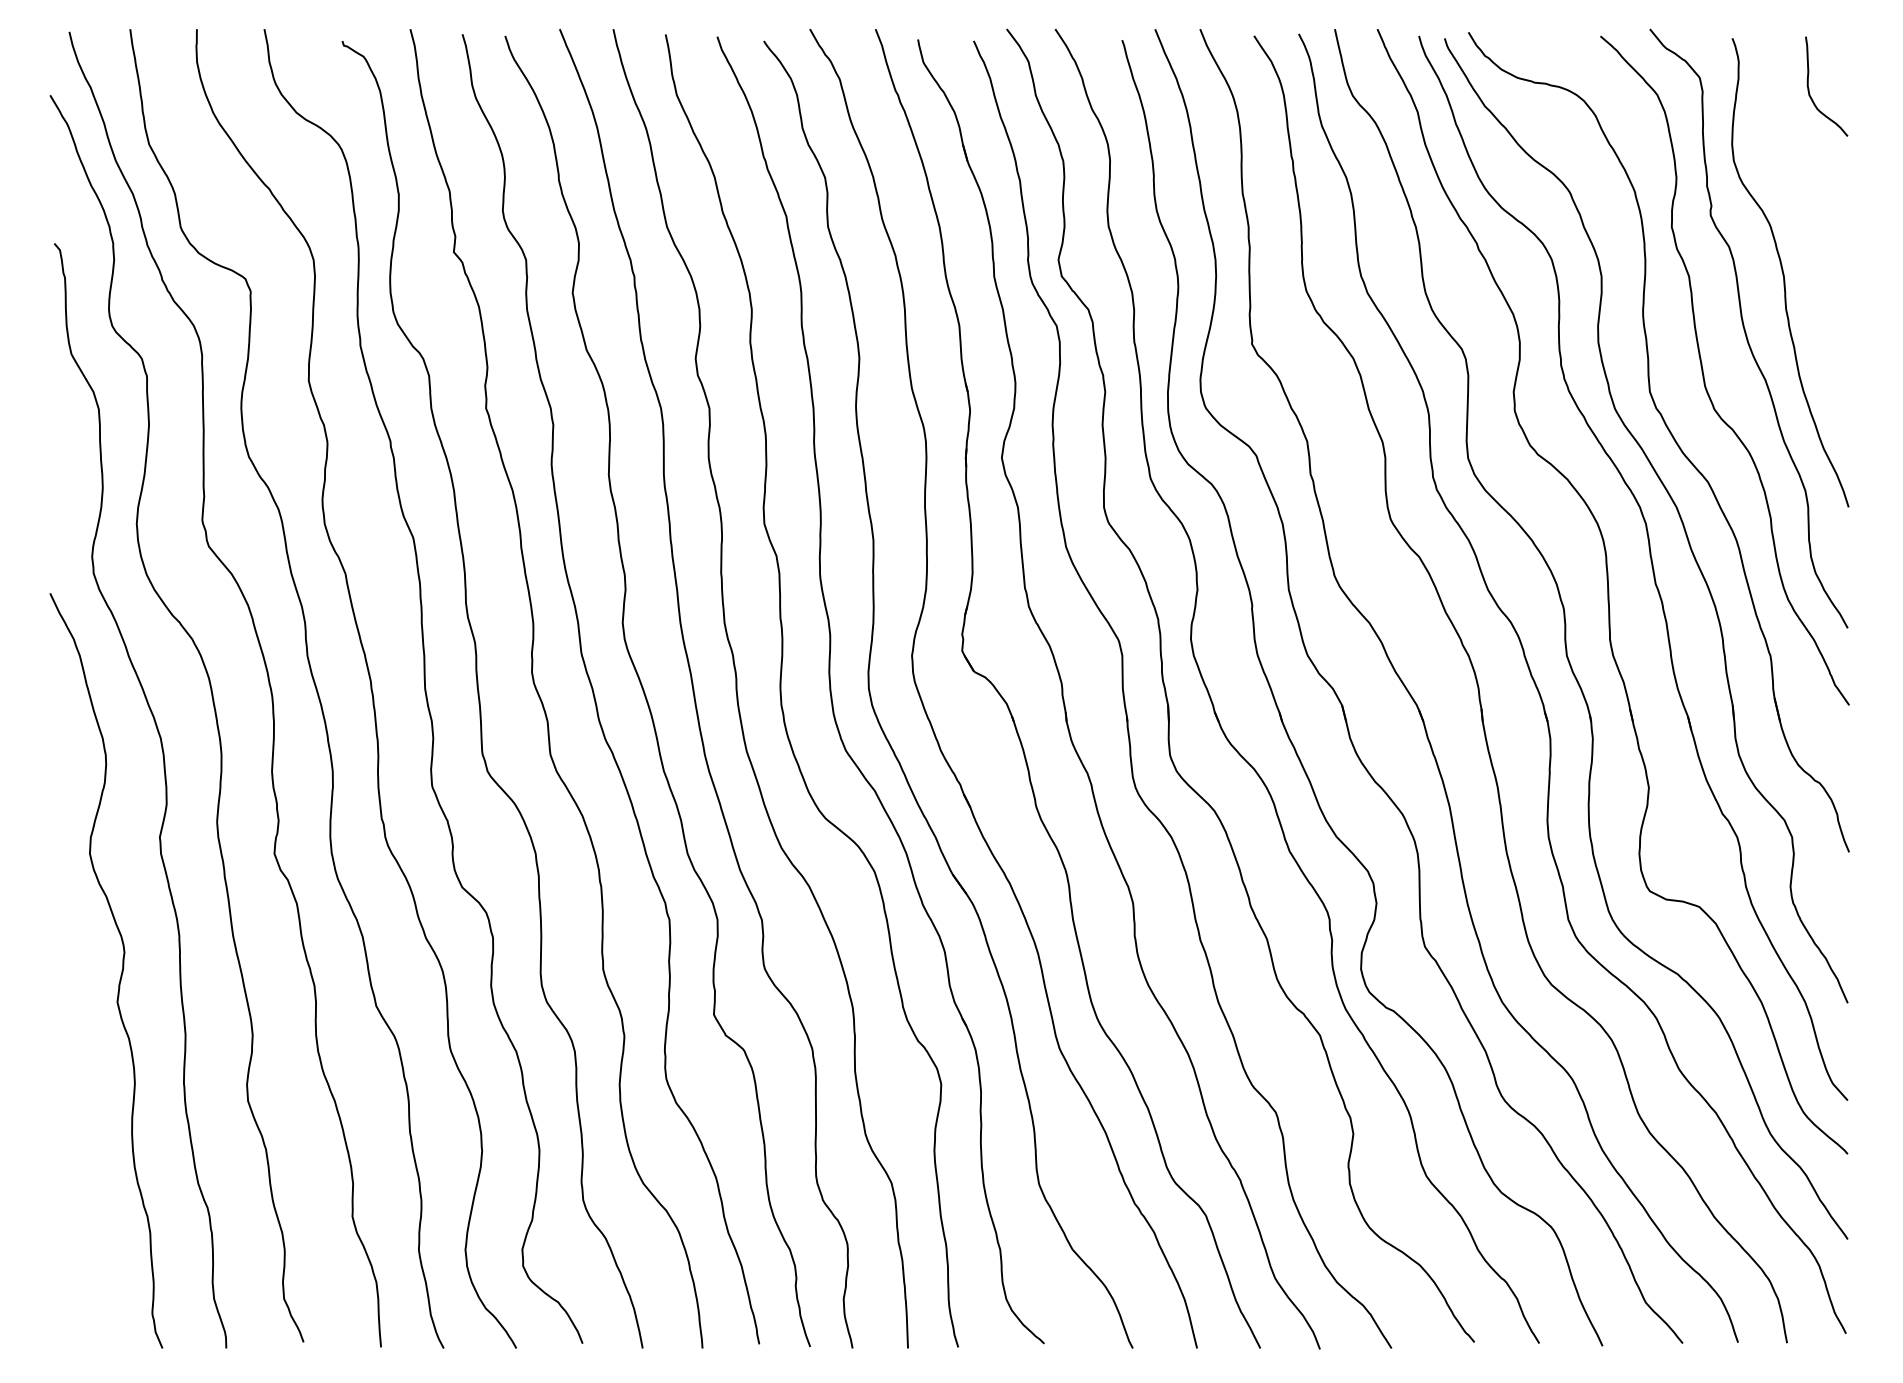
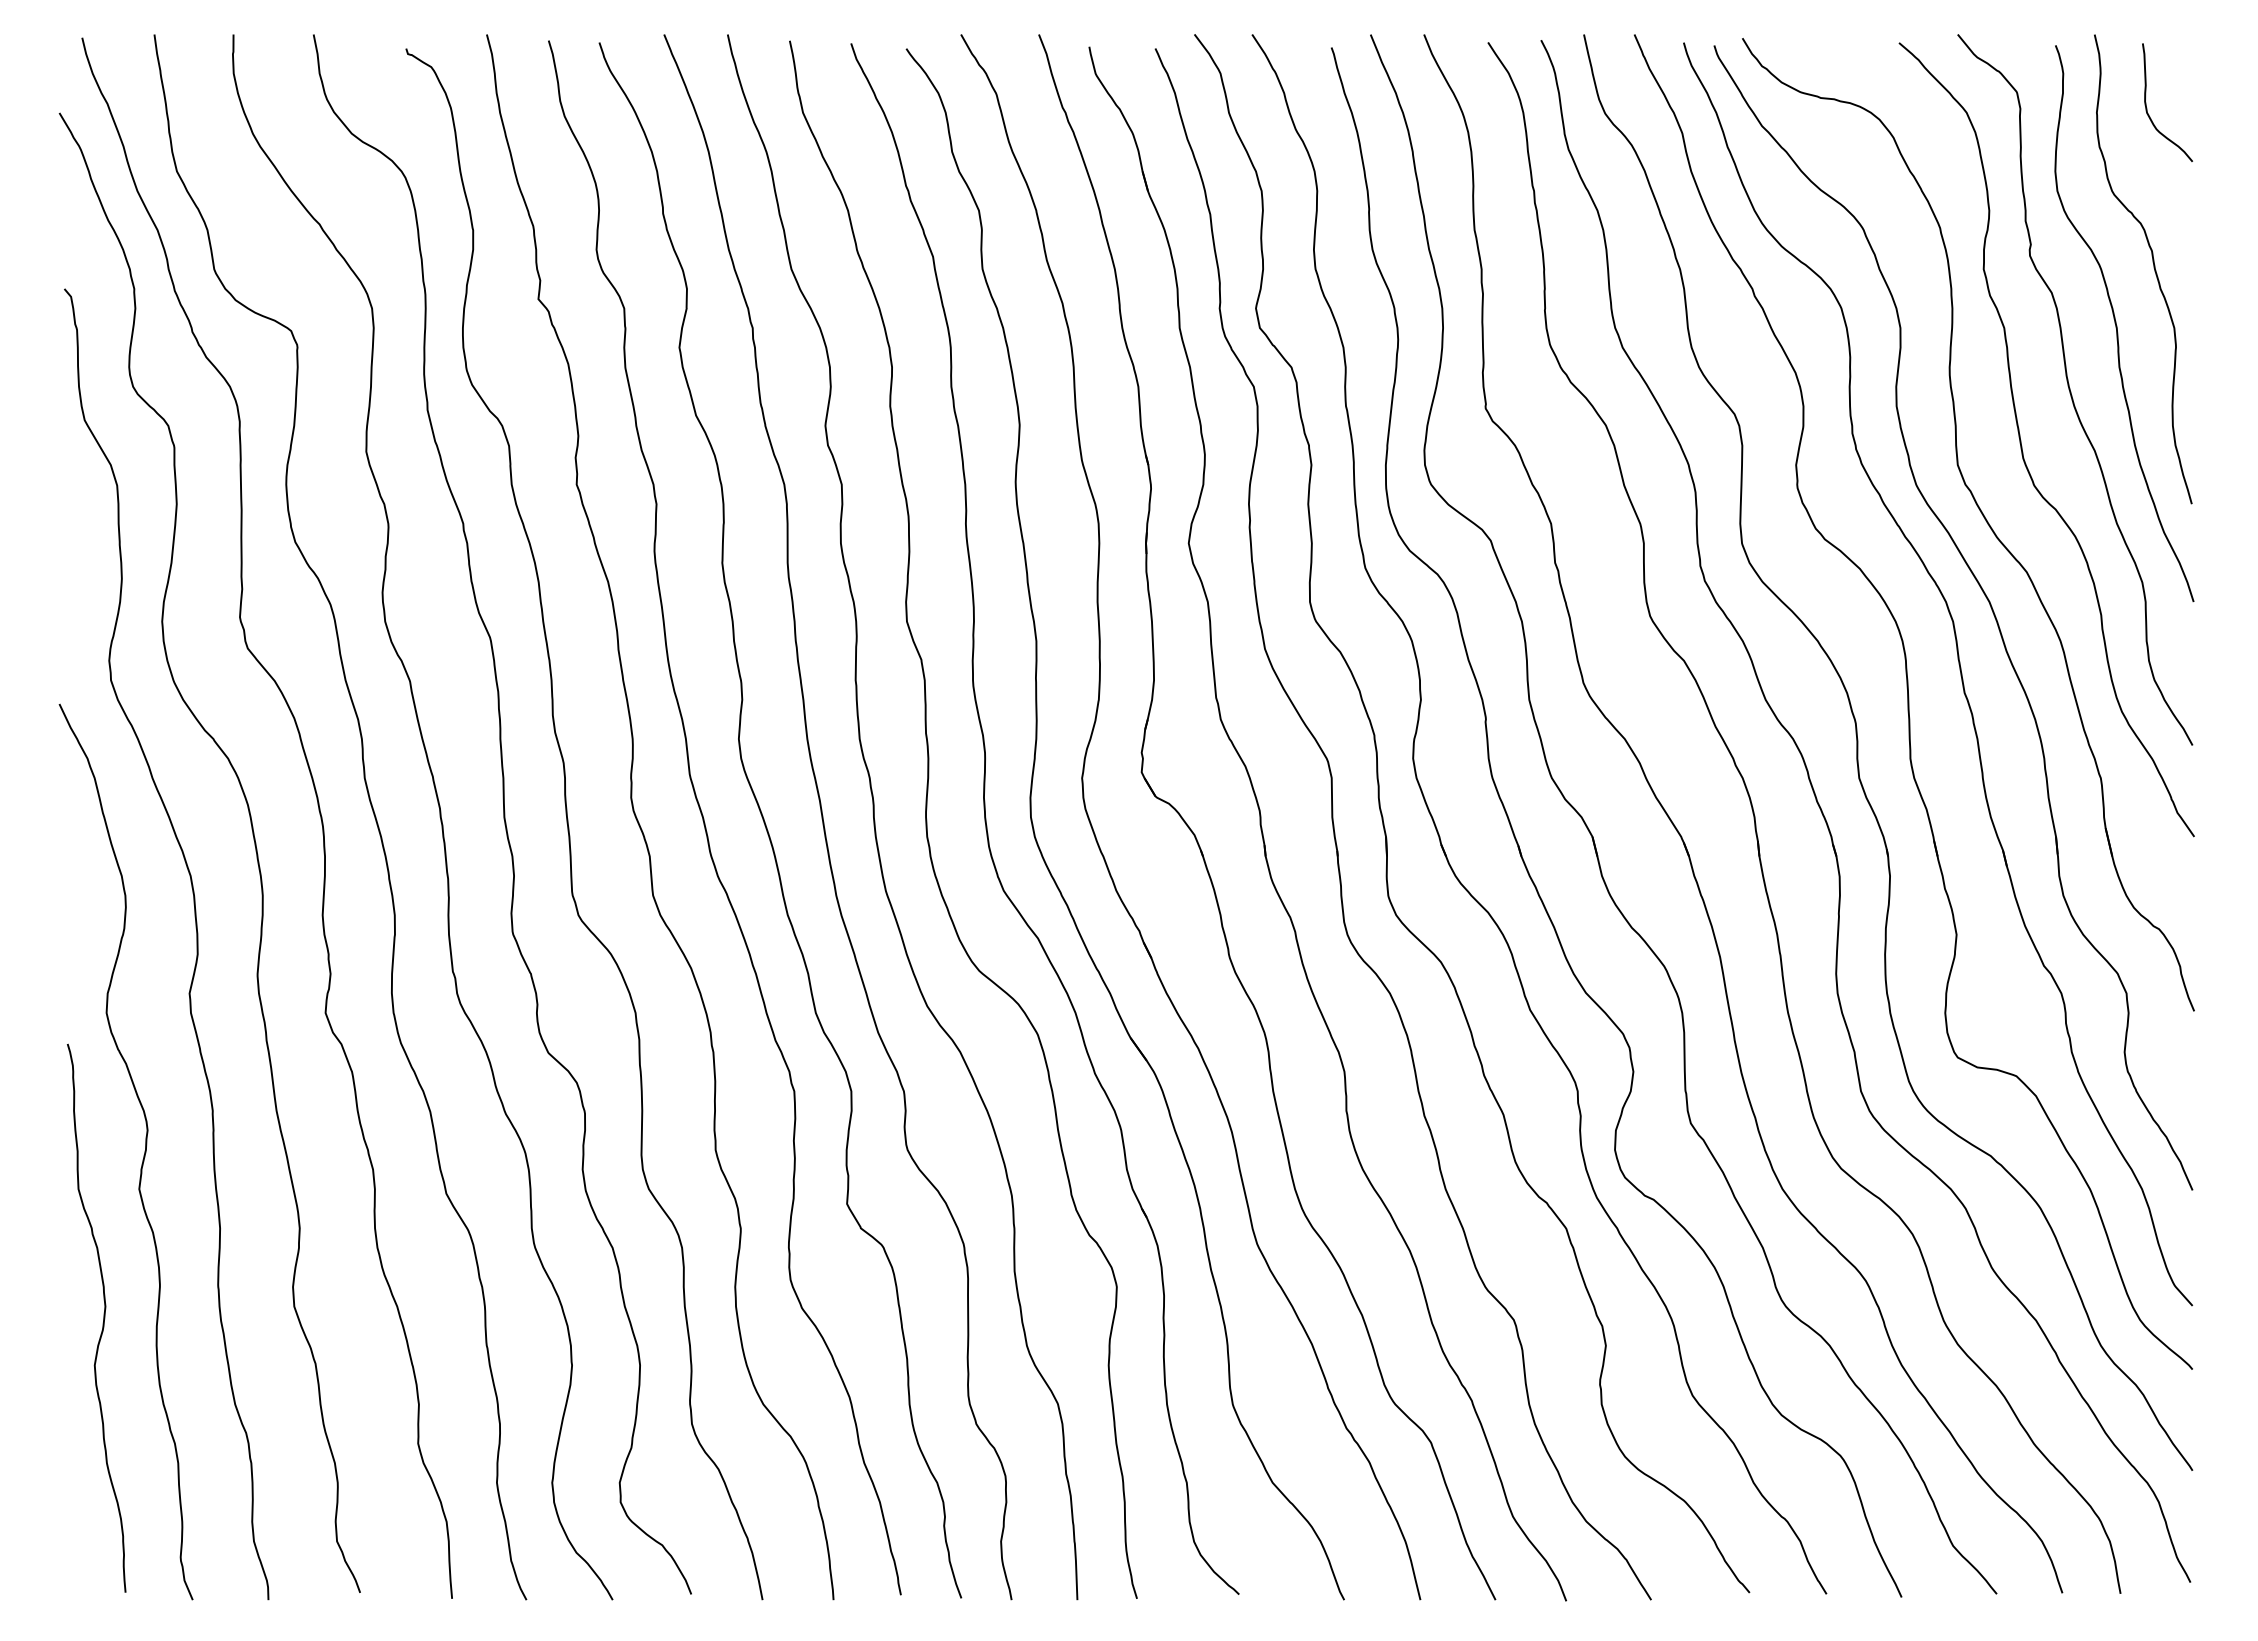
curve: (1814, 226) -> (2153, 268), added
curve: (87, 1110) -> (103, 1317), added

